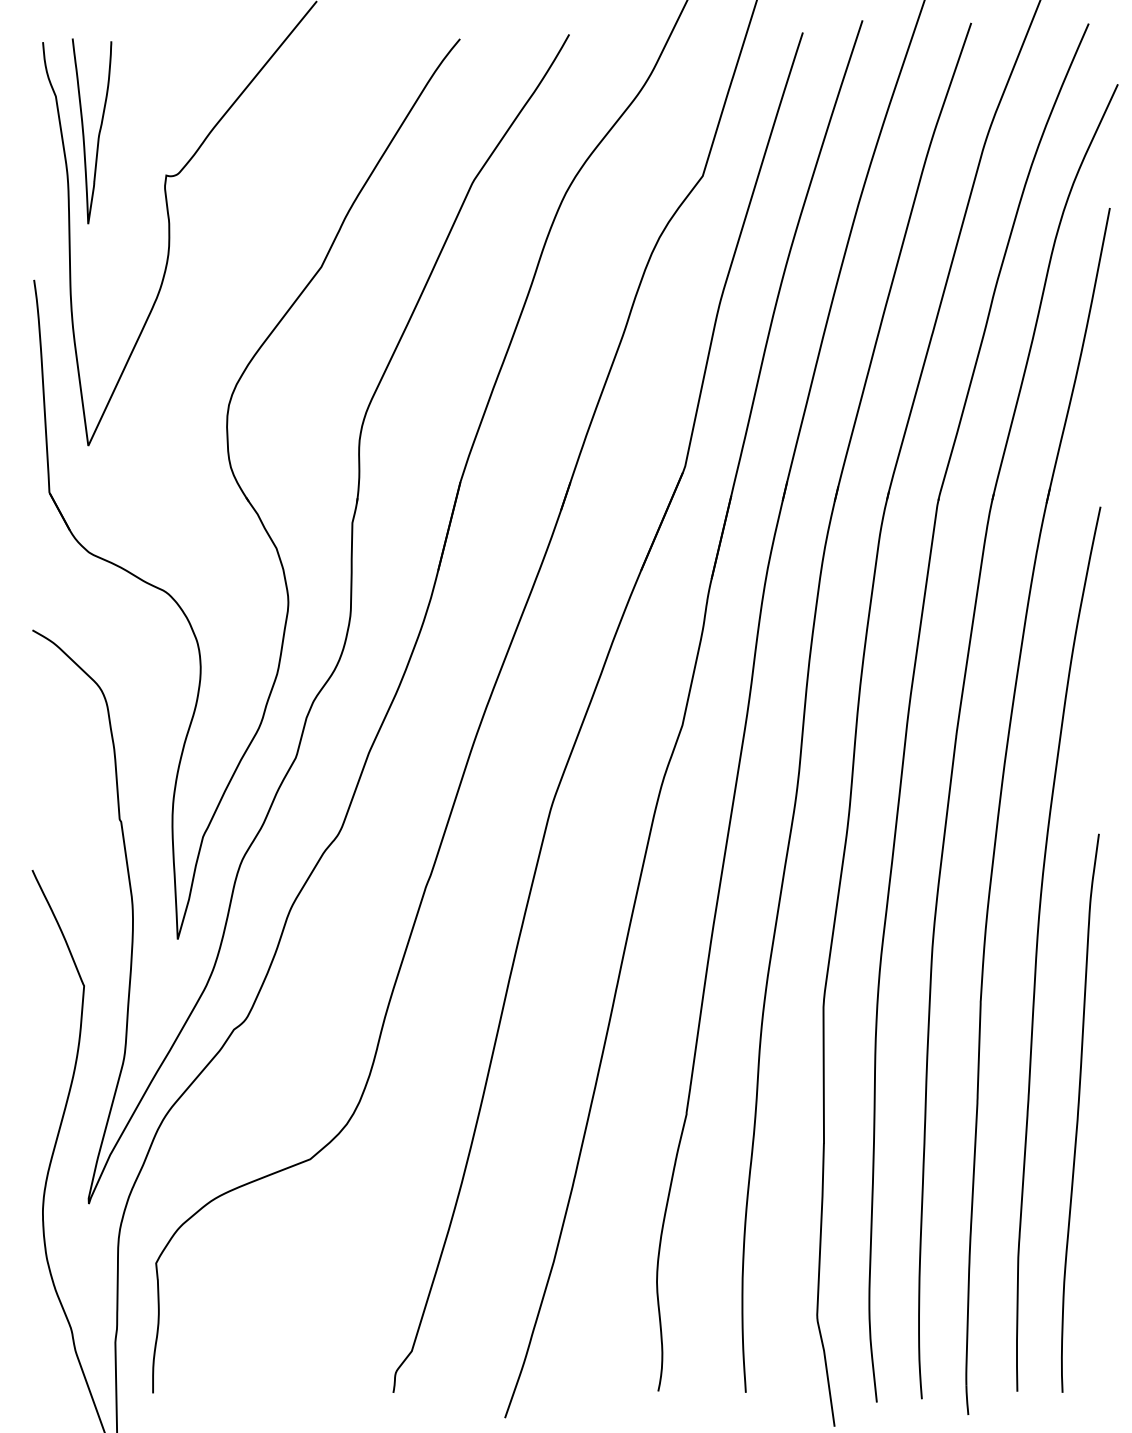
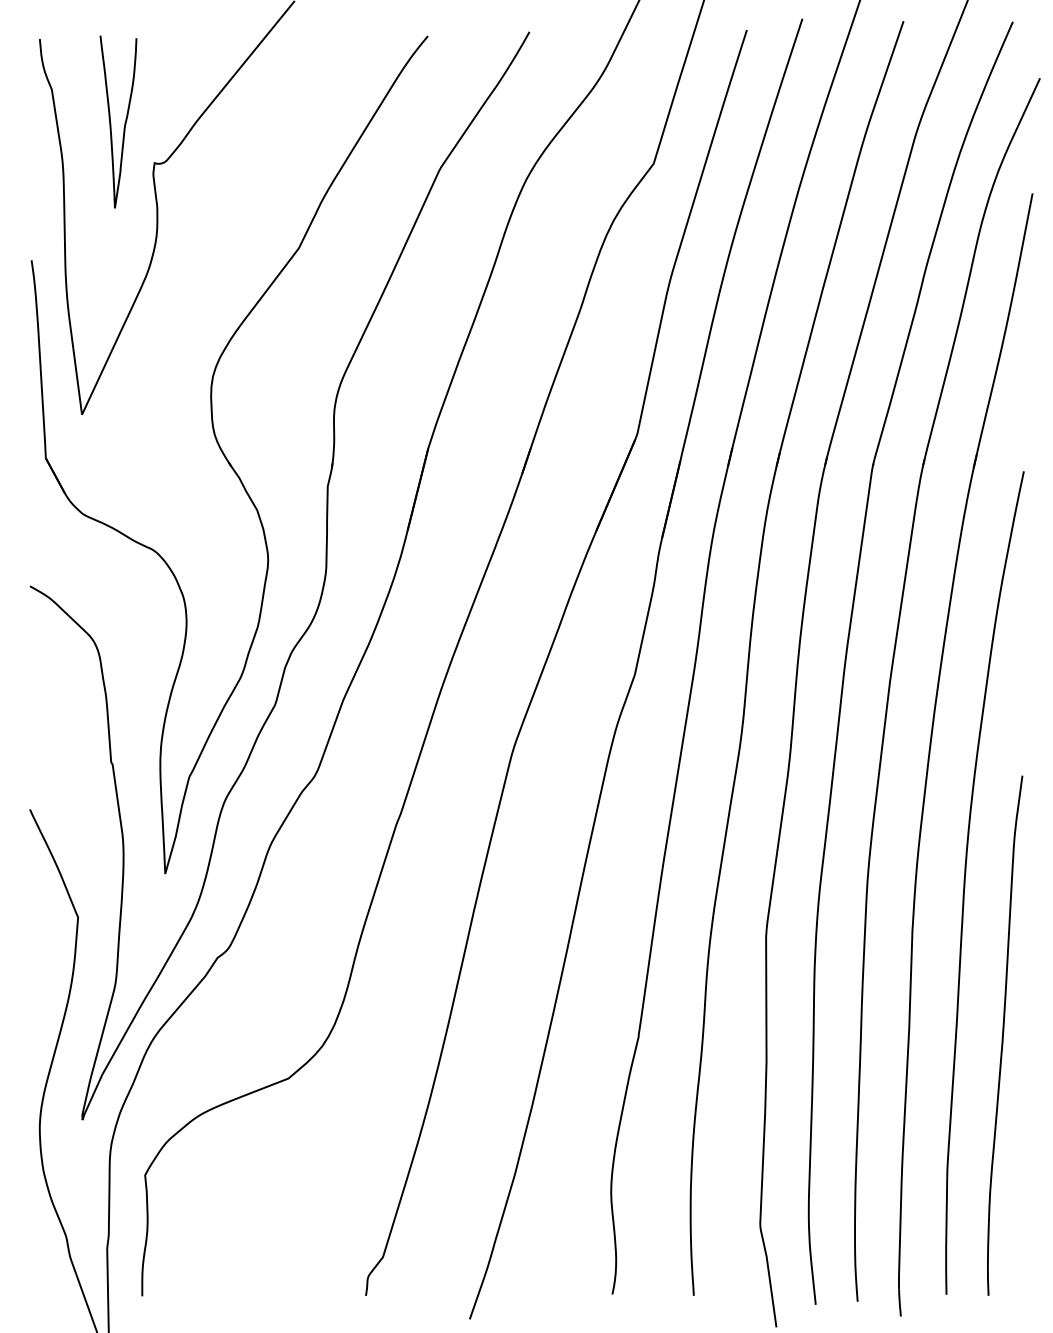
curve: (98, 131) -> (124, 122), moved

